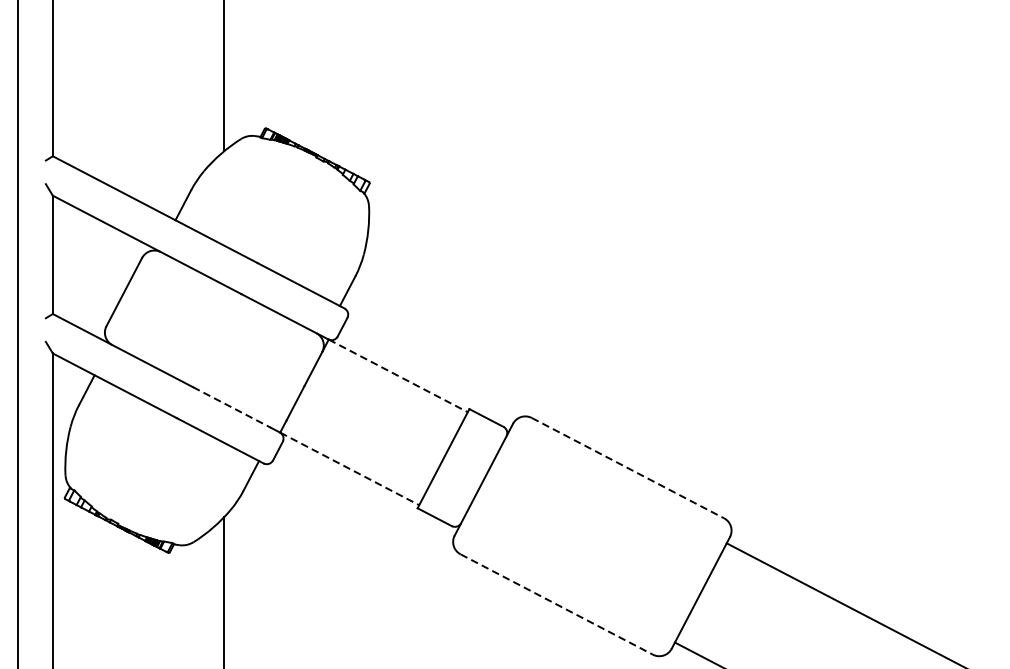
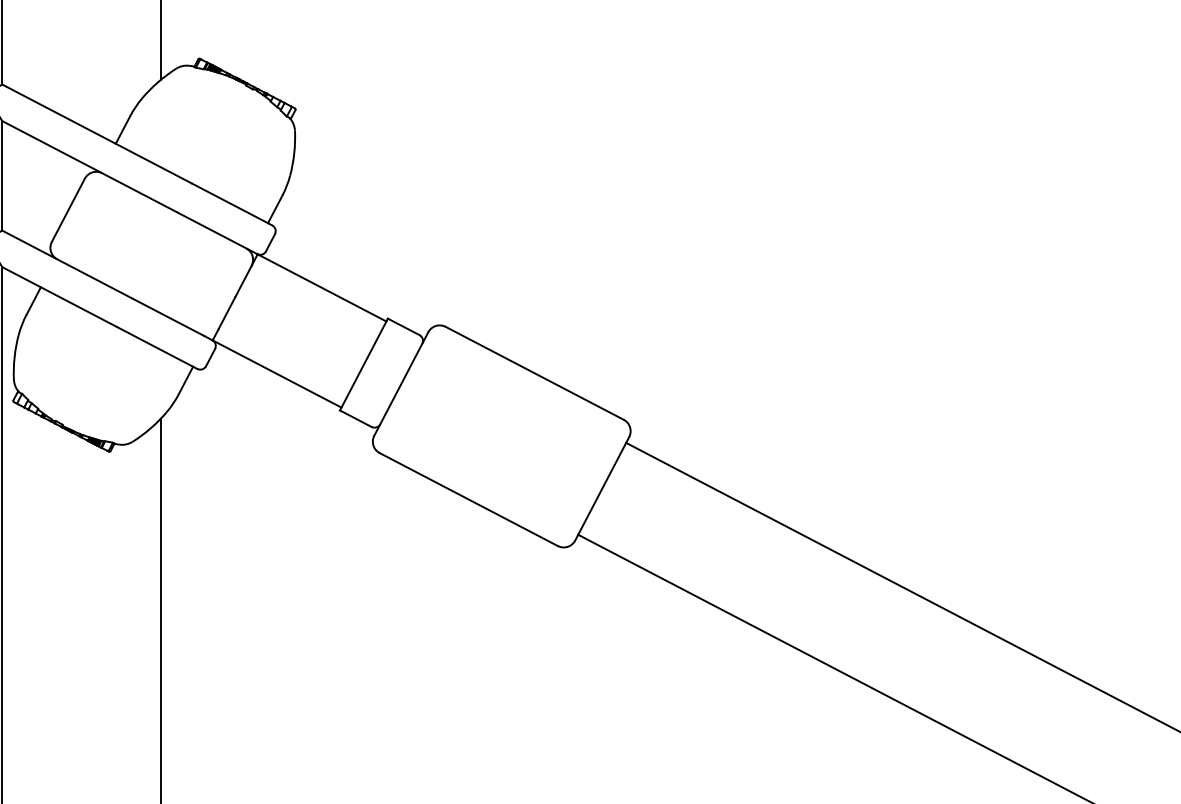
line: (398, 375) -> (322, 287), dashed -> solid
line: (232, 407) -> (168, 317), dashed -> solid
line: (628, 468) -> (535, 373), dashed -> solid
line: (350, 469) -> (277, 374), dashed -> solid
line: (557, 604) -> (469, 499), dashed -> solid

